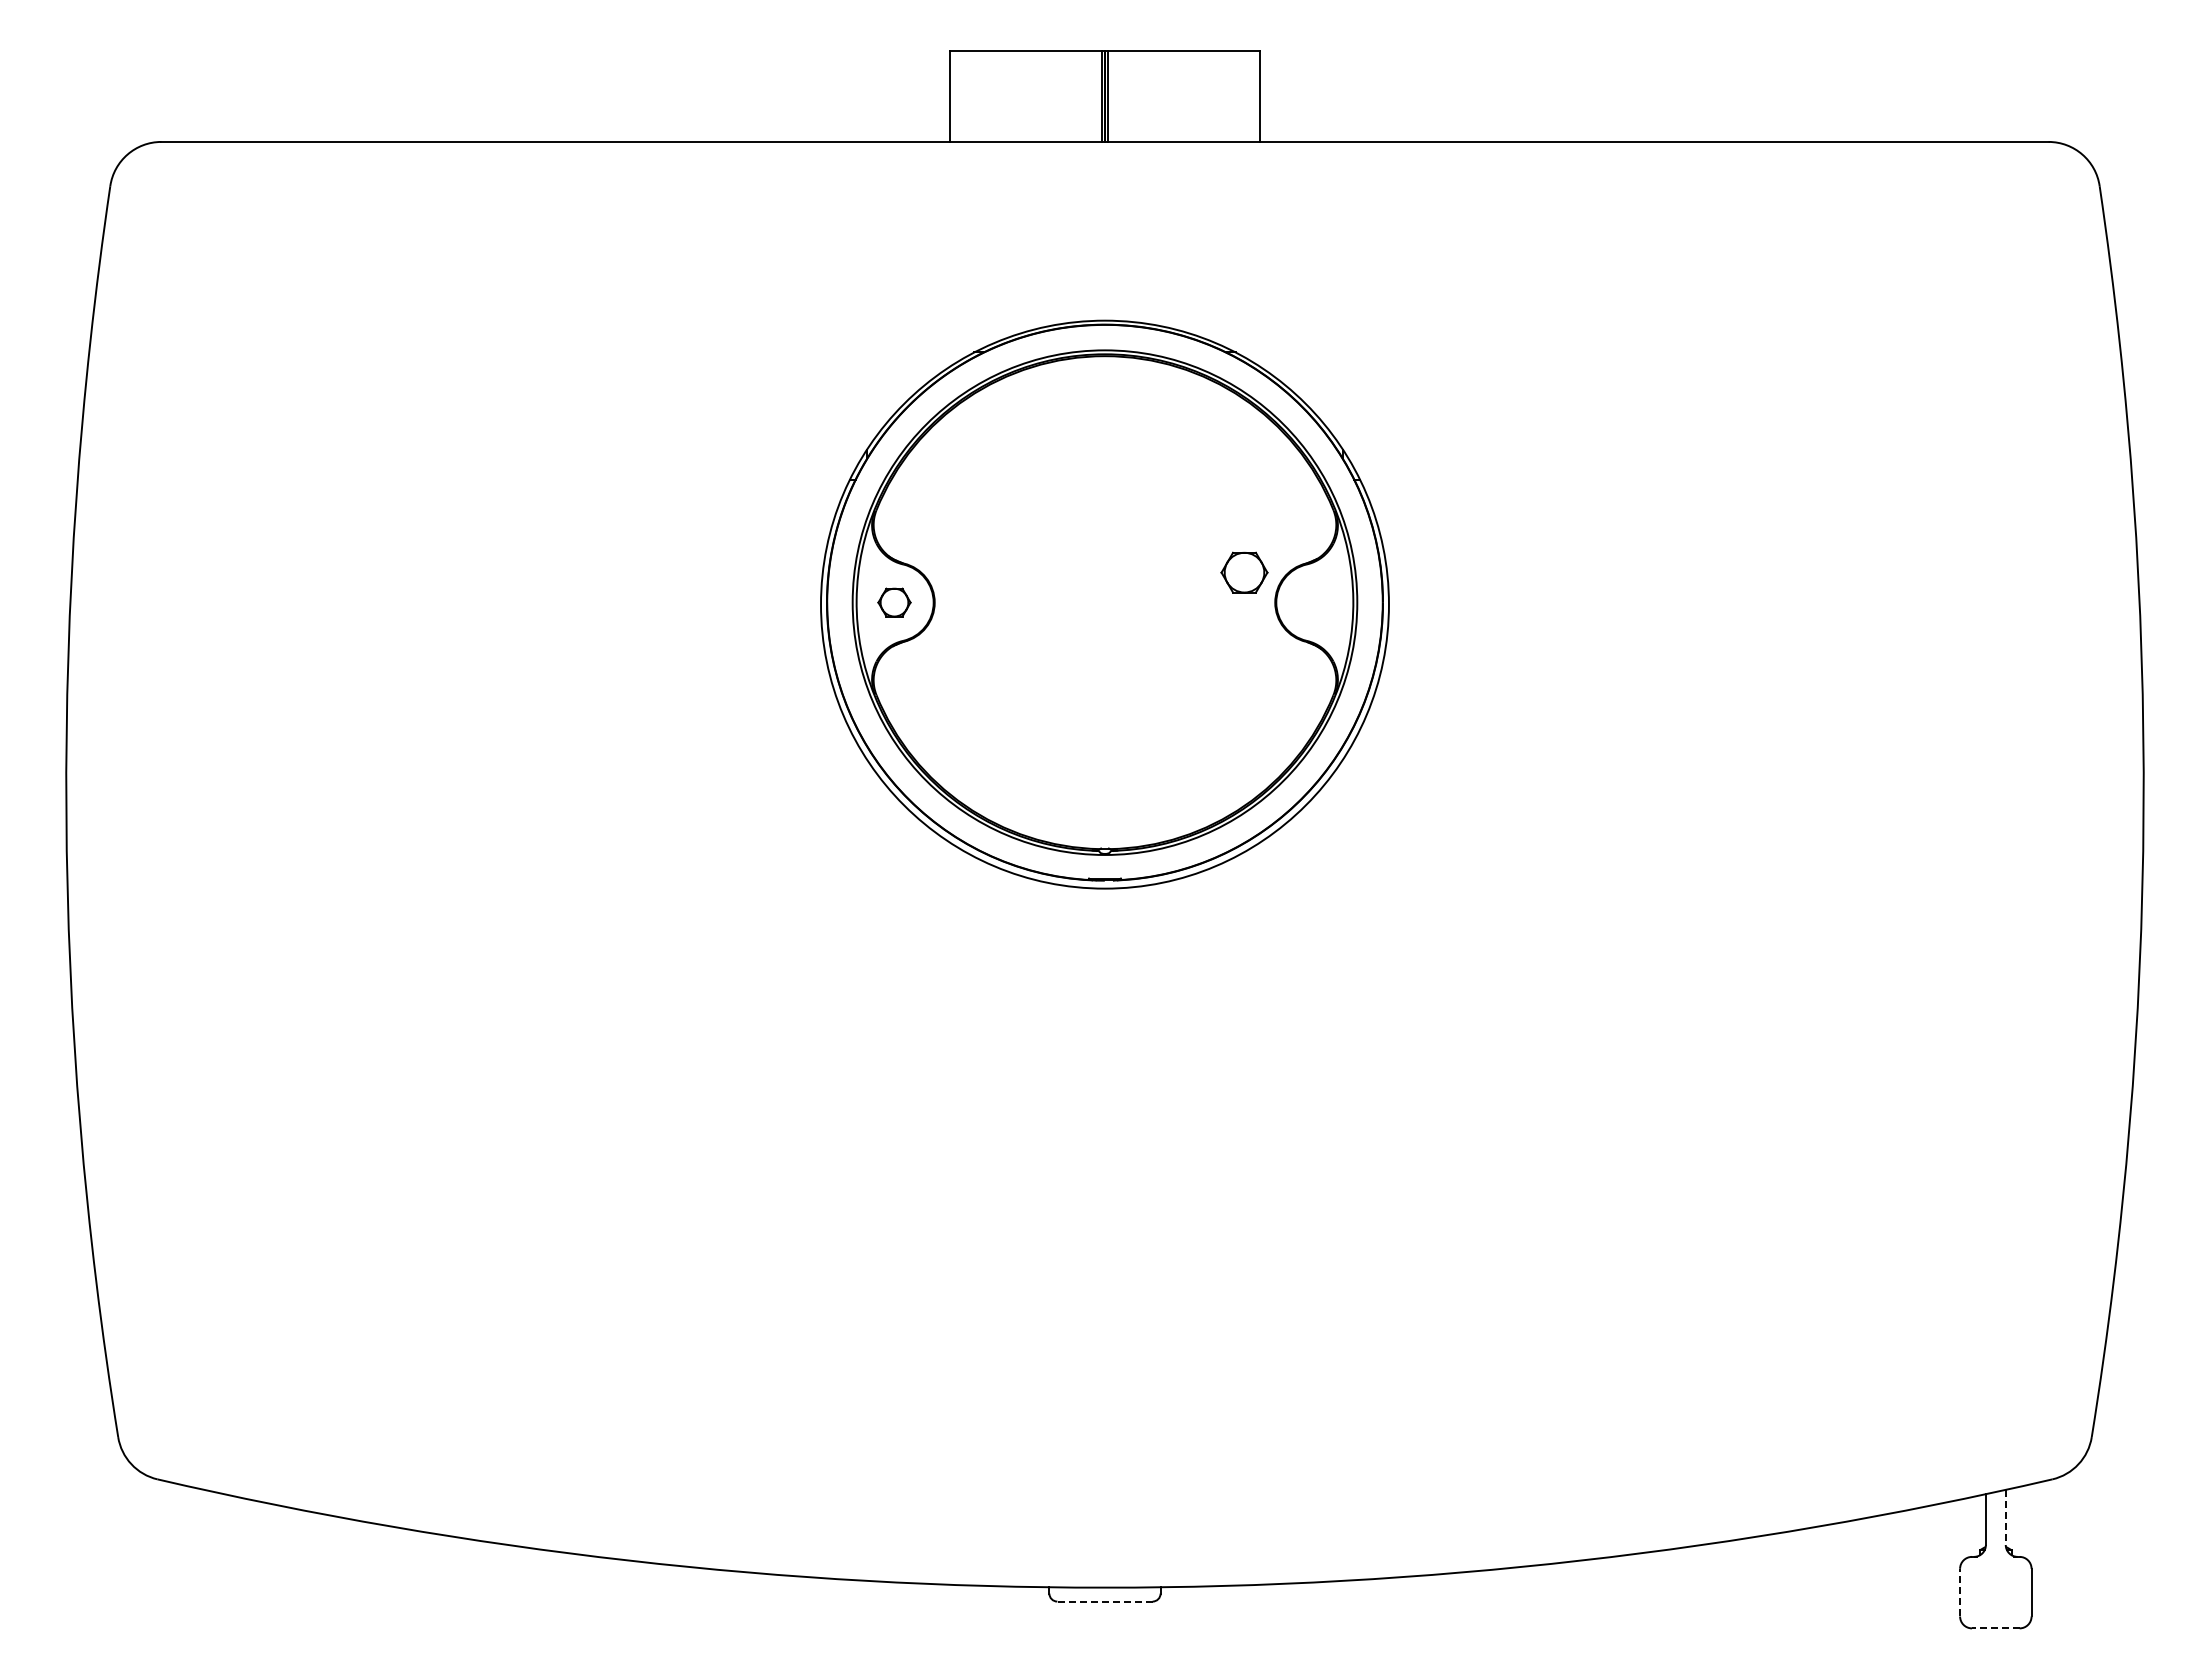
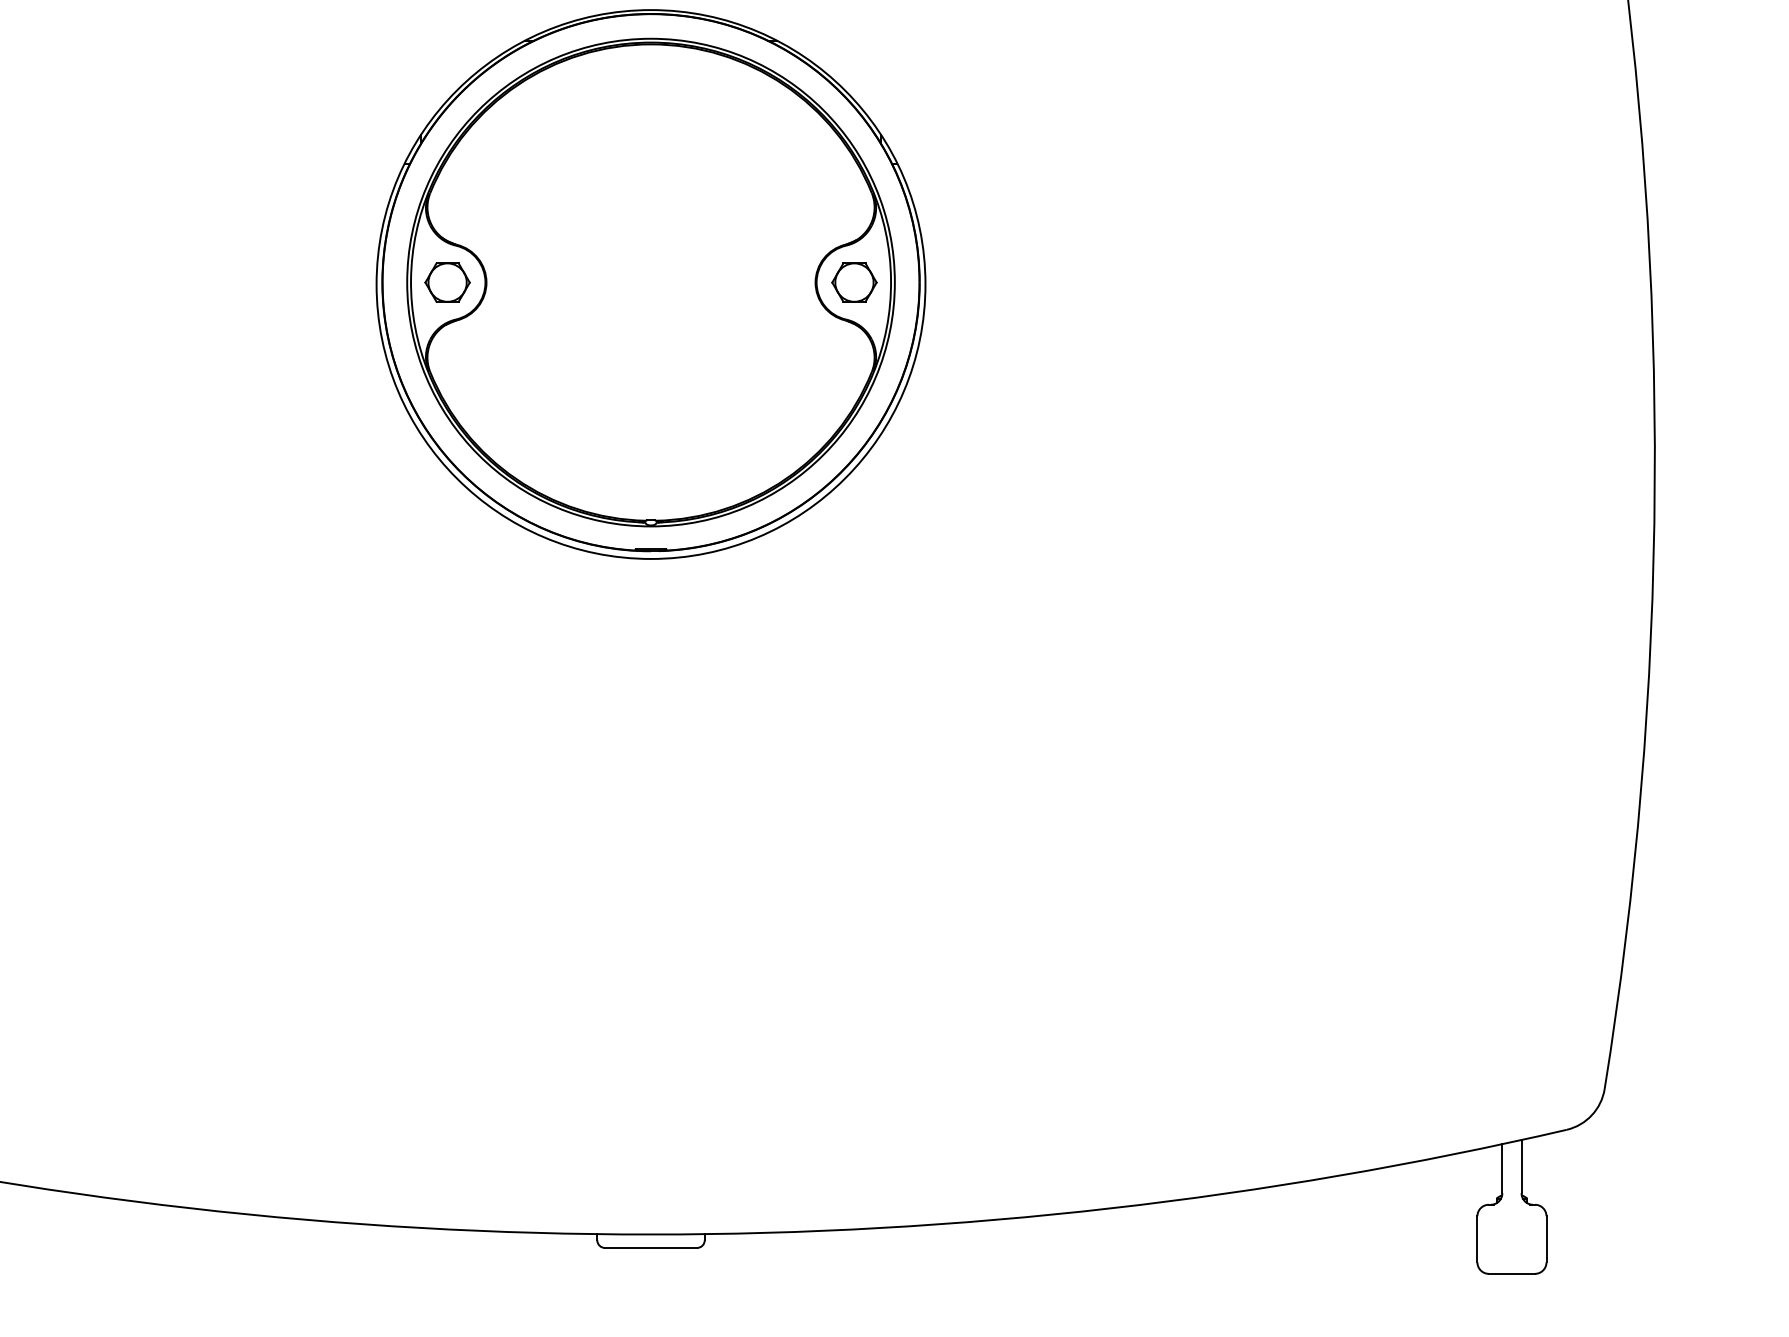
part: (1244, 572) -> (854, 282), moved
part: (894, 602) -> (447, 282), size x1.43
line: (2005, 1517) -> (1521, 1166), dashed -> solid
line: (1960, 1592) -> (1477, 1239), dashed -> solid
line: (1104, 1601) -> (650, 1247), dashed -> solid
line: (1995, 1628) -> (1511, 1273), dashed -> solid

